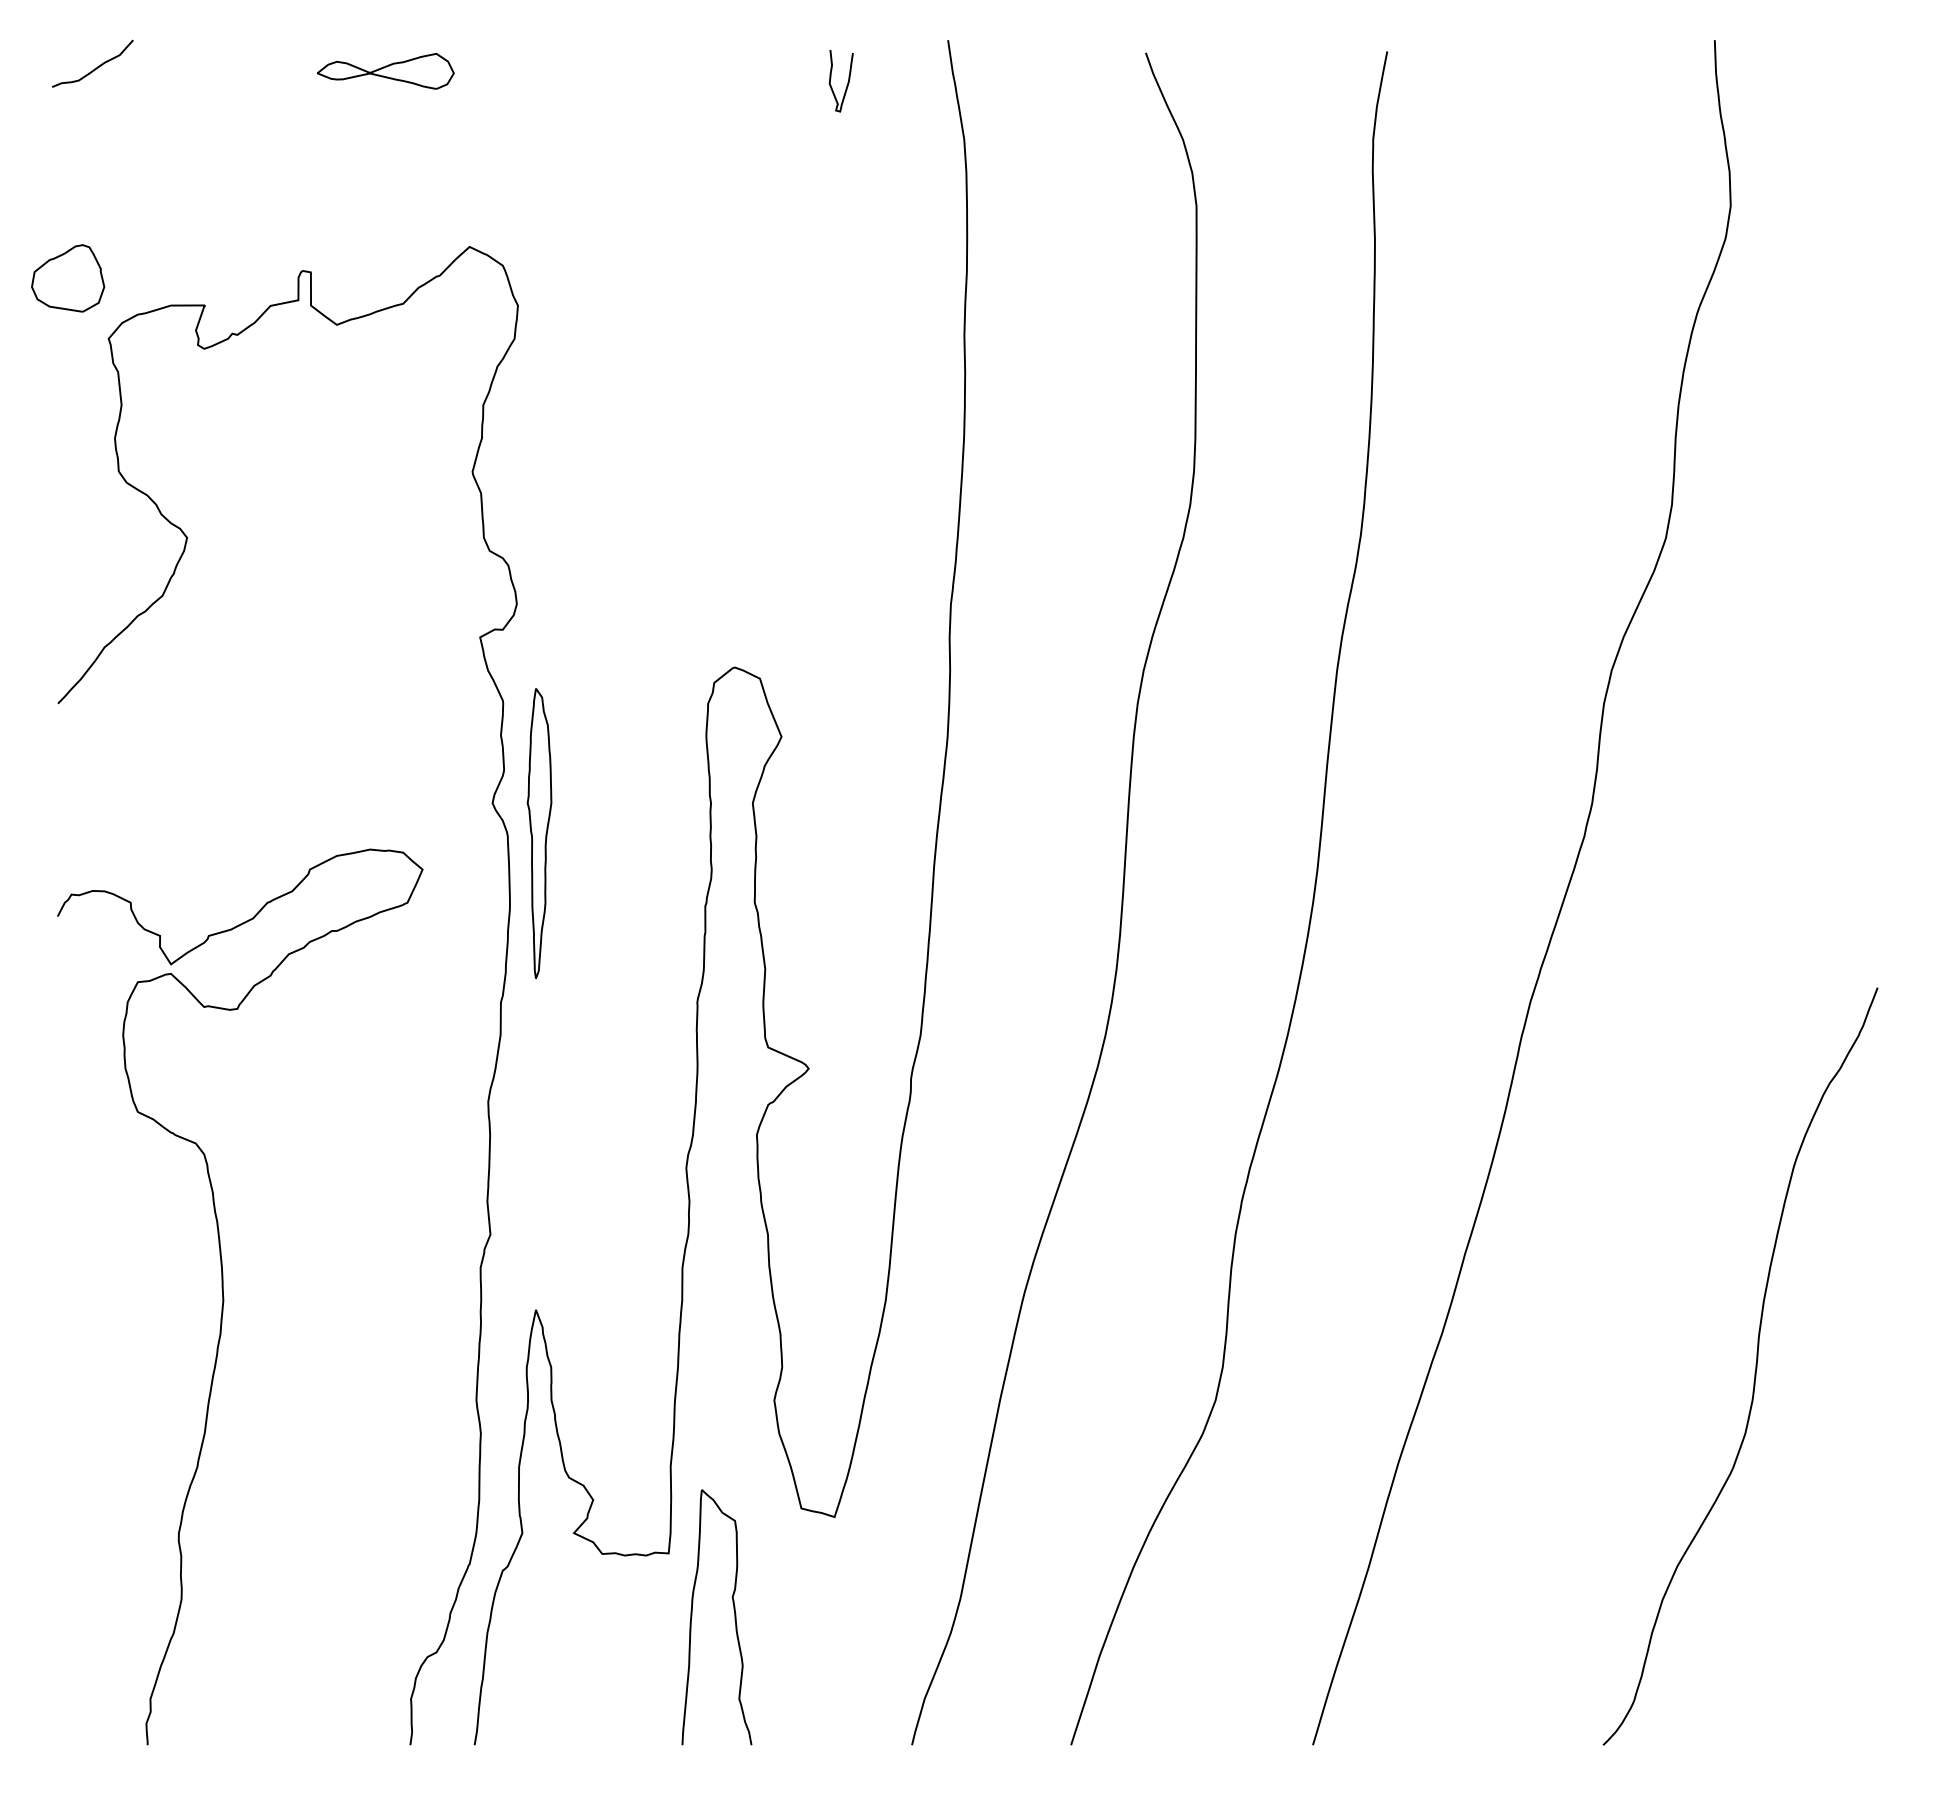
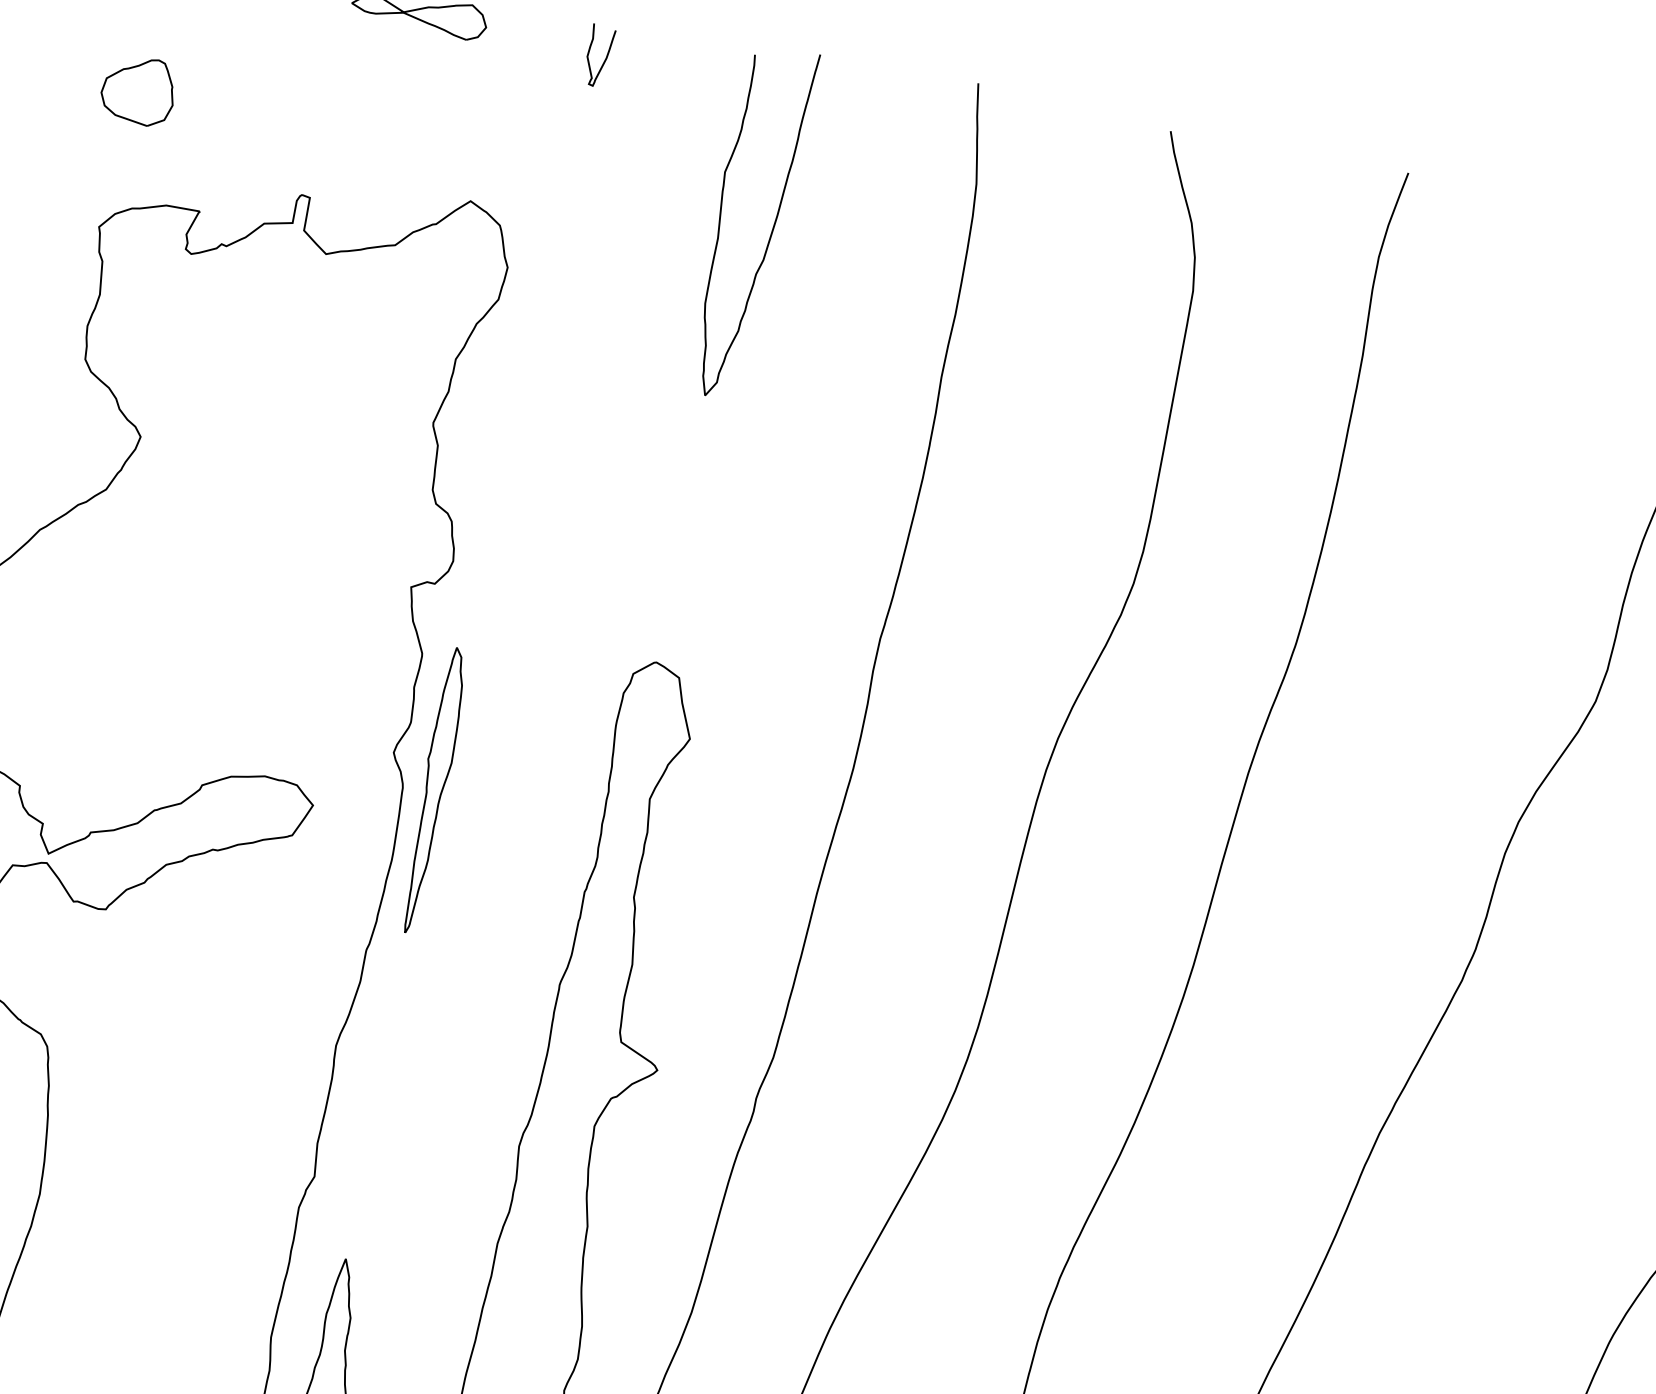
curve: (847, 82) -> (605, 58), moved
curve: (770, 224) -> (770, 232), added
part: (68, 278) -> (138, 90), moved

